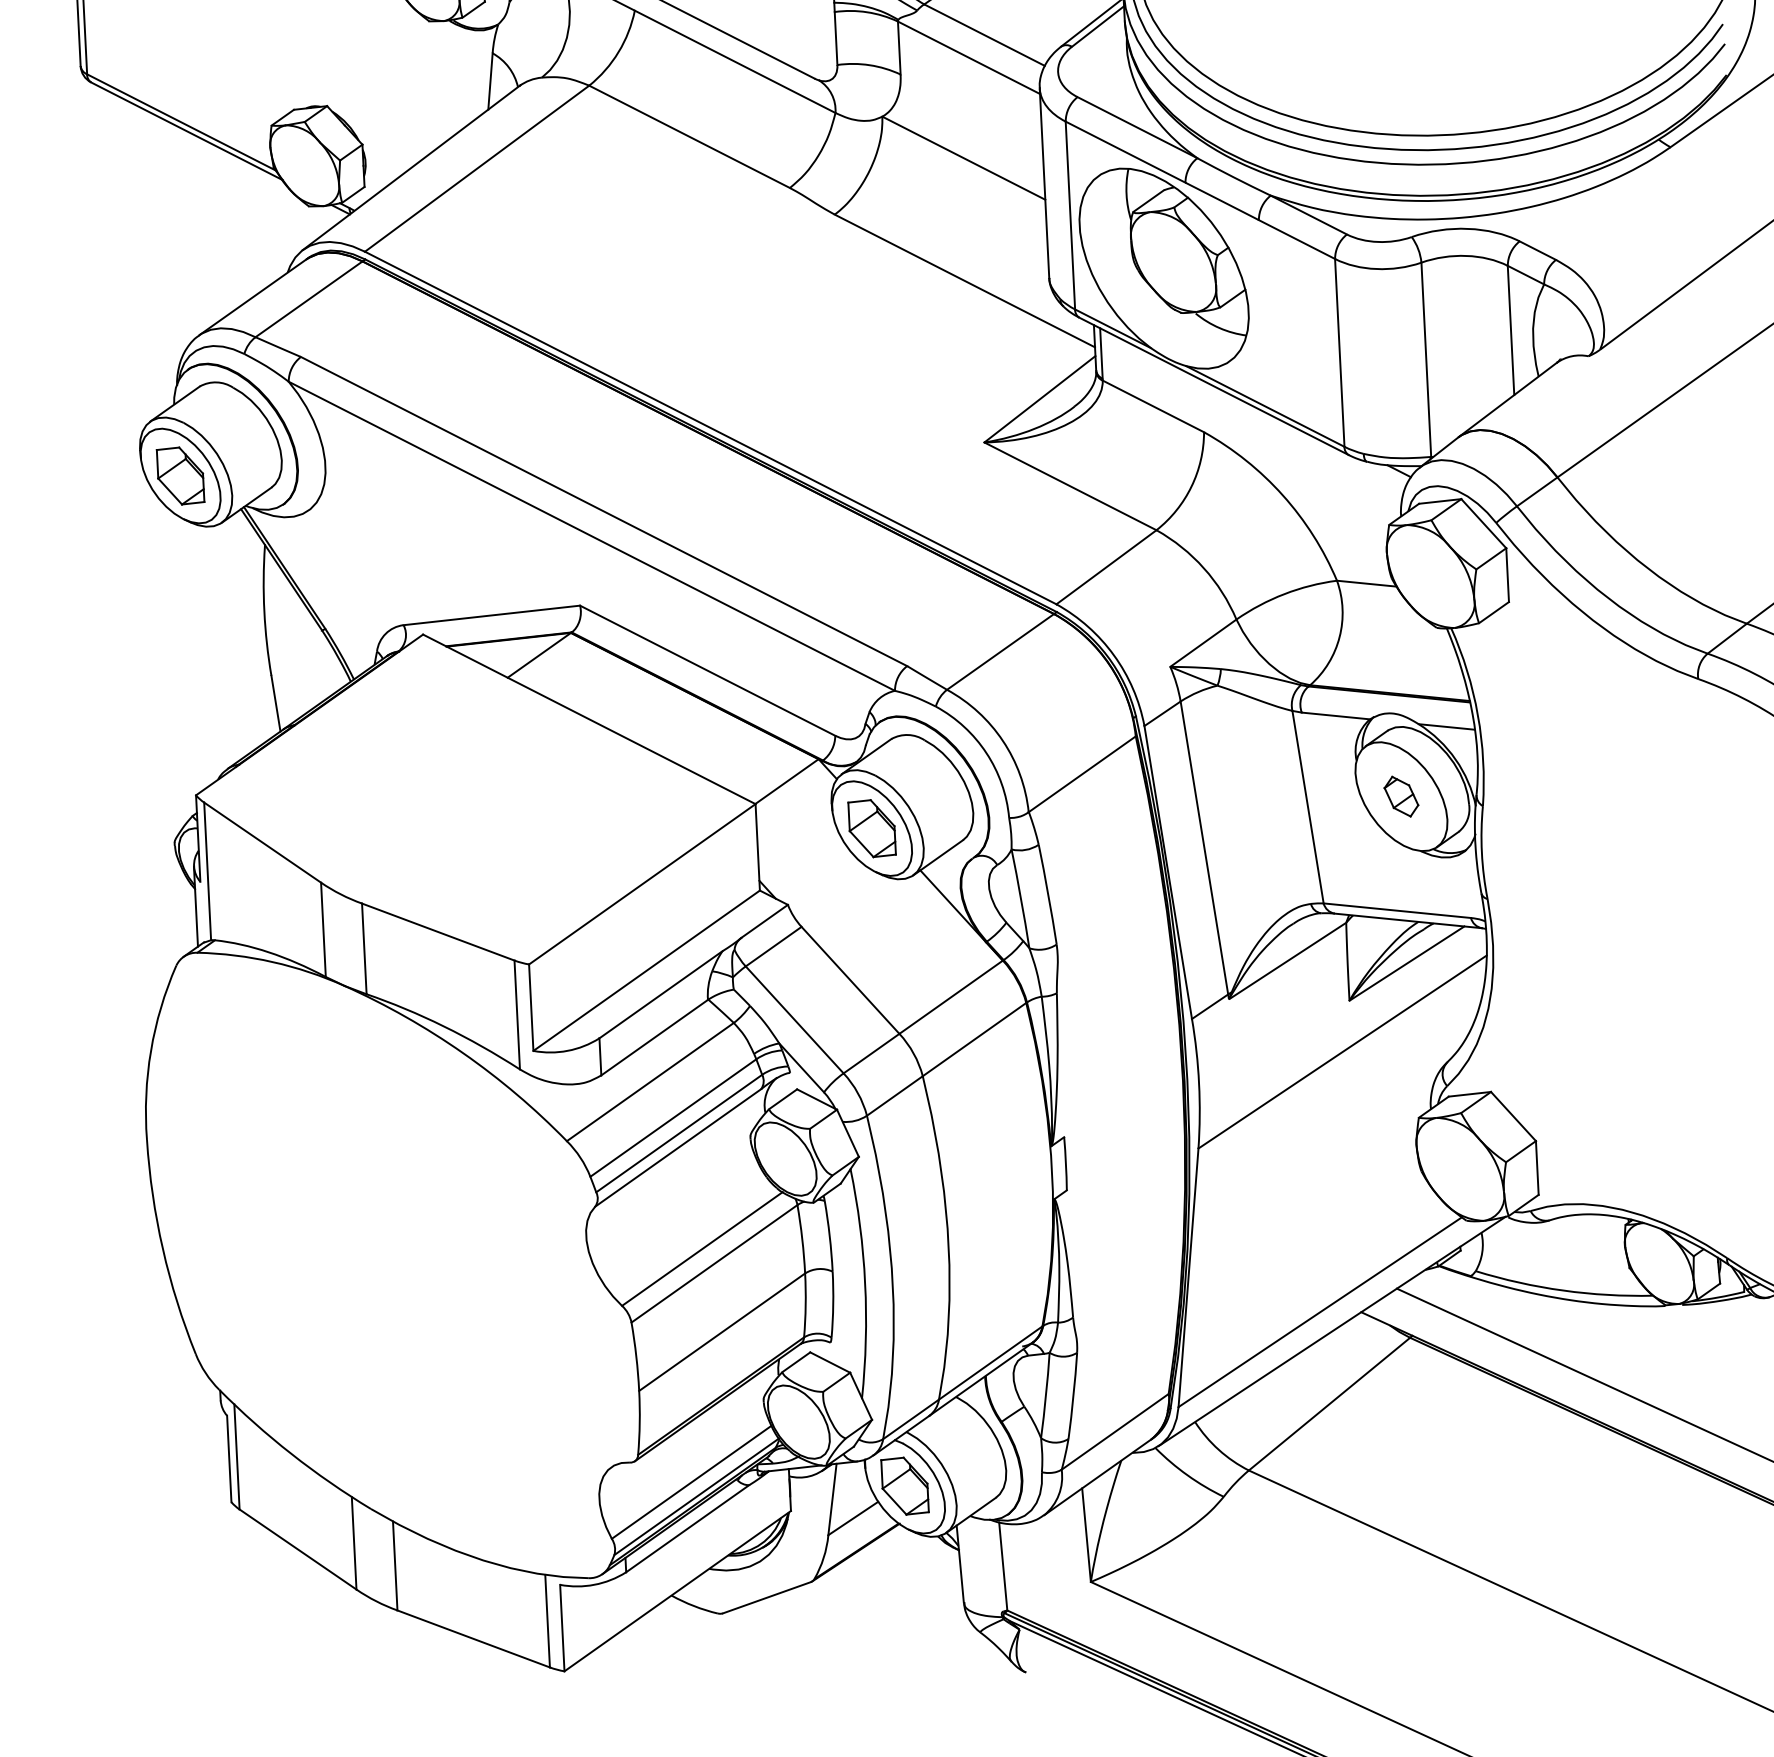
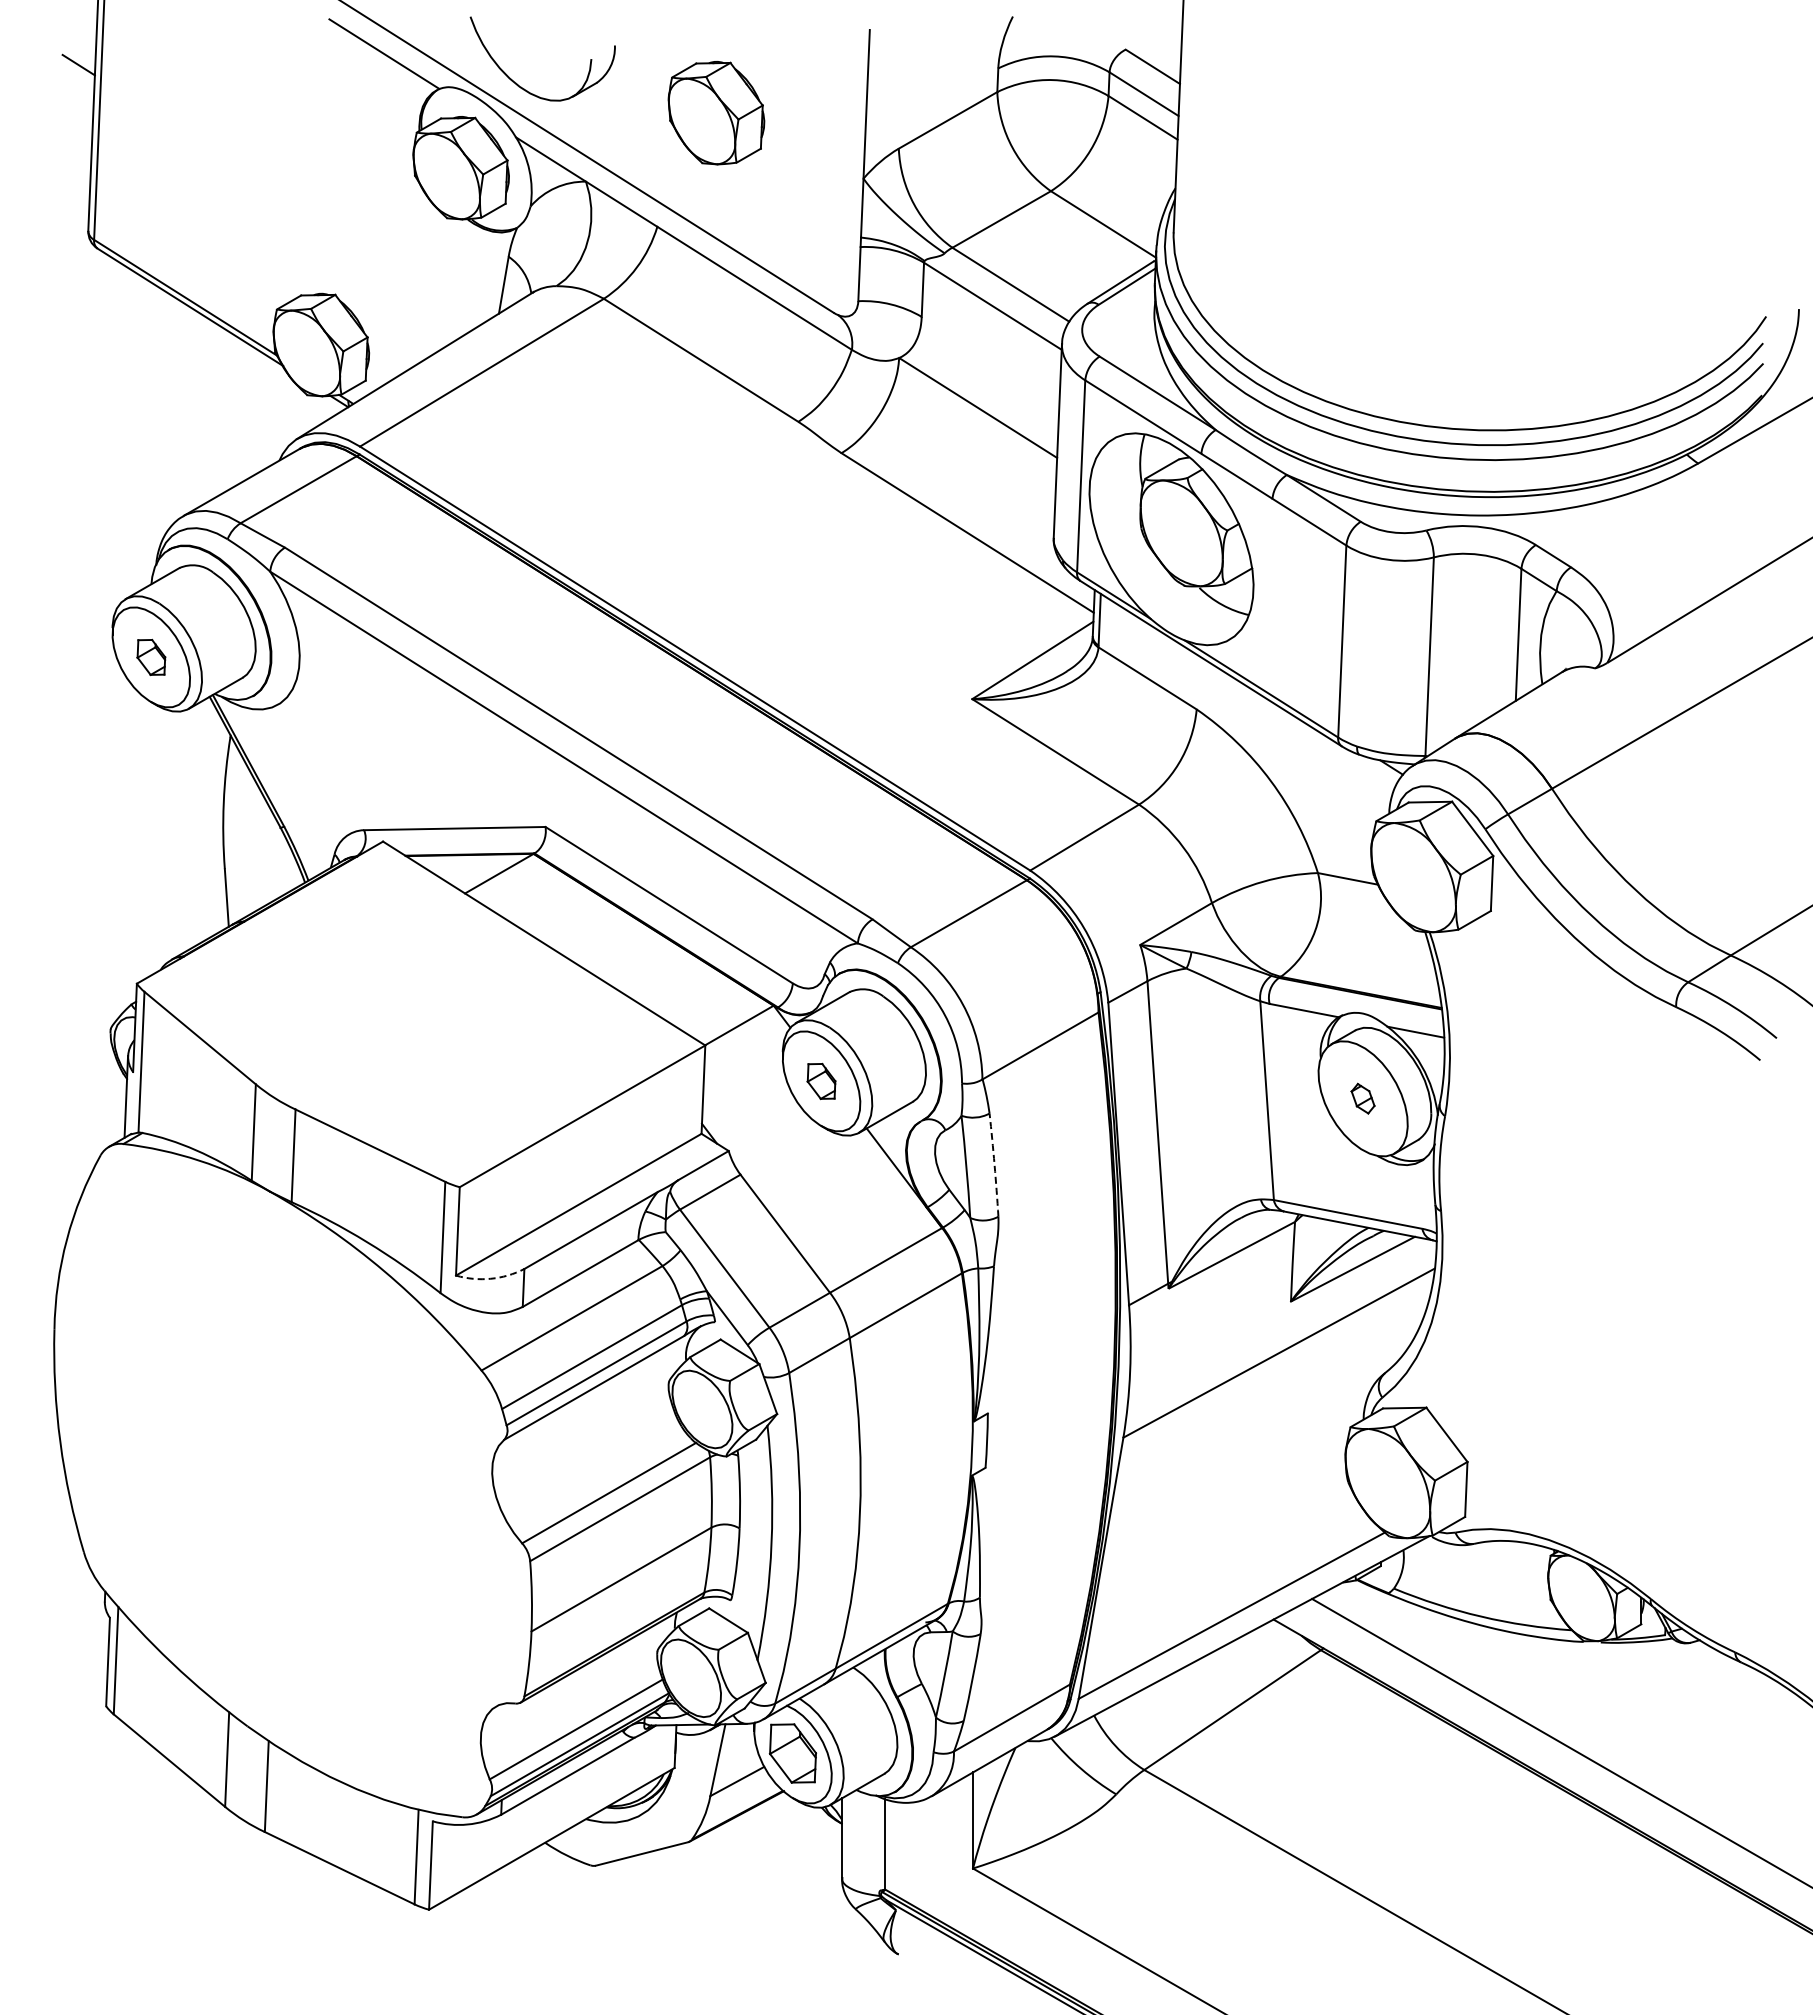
part: (180, 476) -> (151, 657), size x0.6
part: (1400, 796) -> (1362, 1098), size x0.7
part: (872, 828) -> (821, 1081), size x0.6
arc: (1048, 894) -> (994, 1165), solid -> dashed
arc: (567, 1050) -> (490, 1278), solid -> dashed

